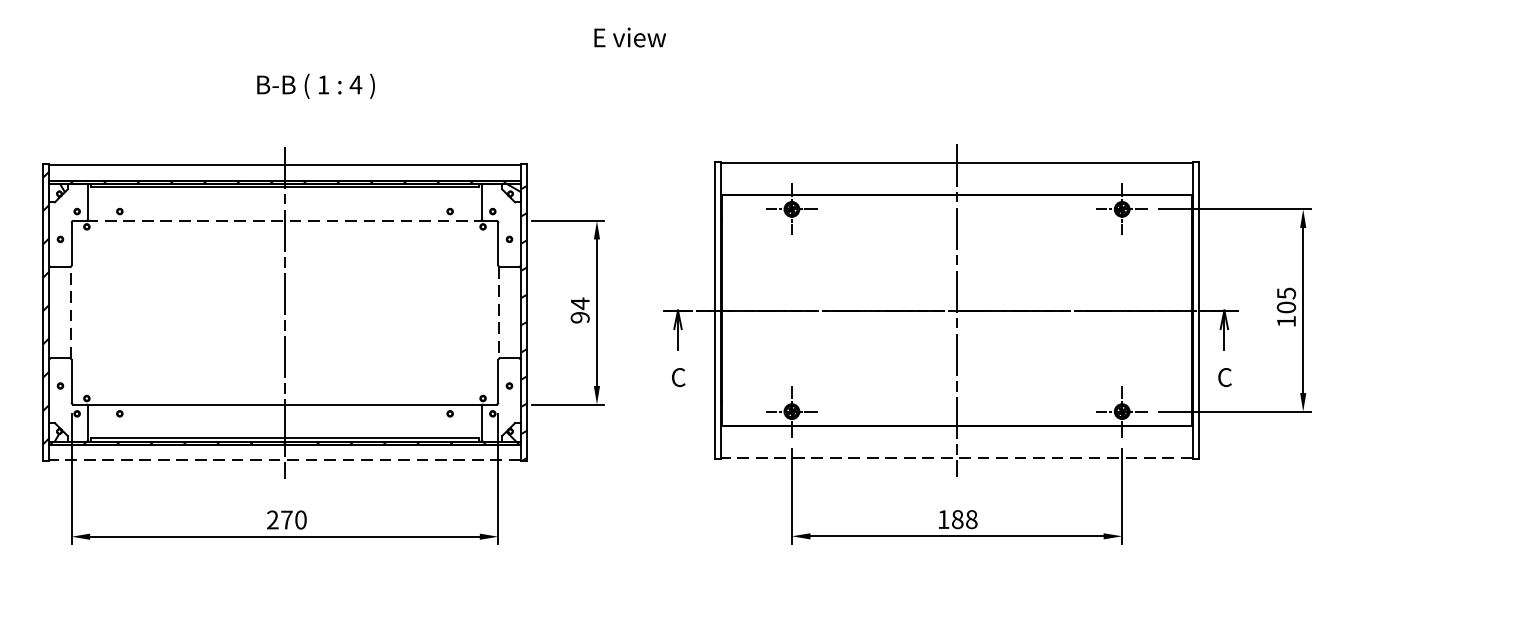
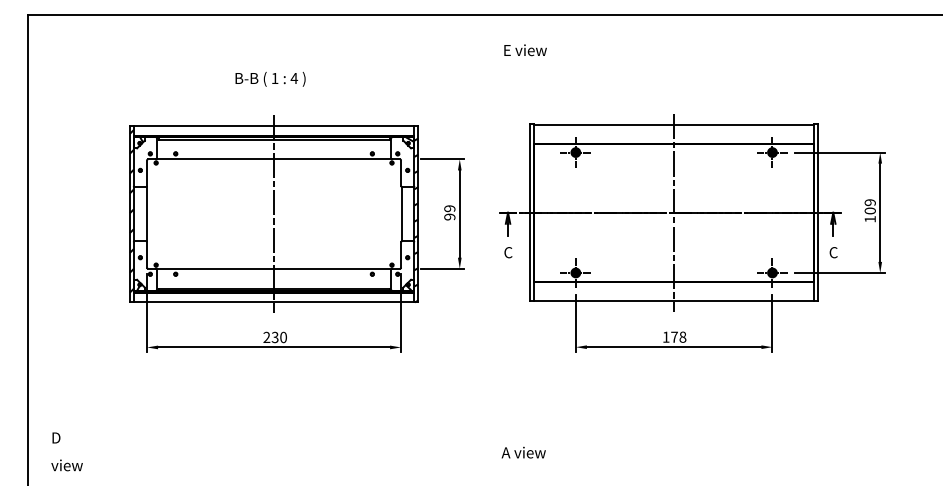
text: (630, 37) -> (525, 50), moved
text: (315, 86) -> (270, 79), moved
line: (285, 221) -> (274, 159), dashed -> solid
text: (1285, 293) -> (869, 202), 105 -> 109
text: (579, 303) -> (449, 208), 94 -> 99
line: (70, 311) -> (146, 213), dashed -> solid
line: (499, 313) -> (401, 214), dashed -> solid
line: (955, 457) -> (673, 300), dashed -> solid
line: (284, 459) -> (273, 301), dashed -> solid
text: (957, 518) -> (674, 336), 188 -> 178
text: (285, 520) -> (274, 337), 270 -> 230

